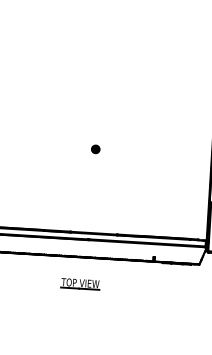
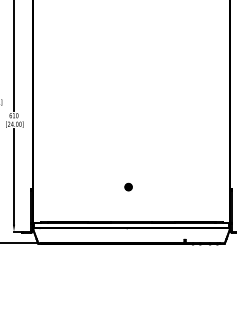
part: (95, 148) -> (128, 186), moved
part: (80, 283) -> (122, 266), removed

